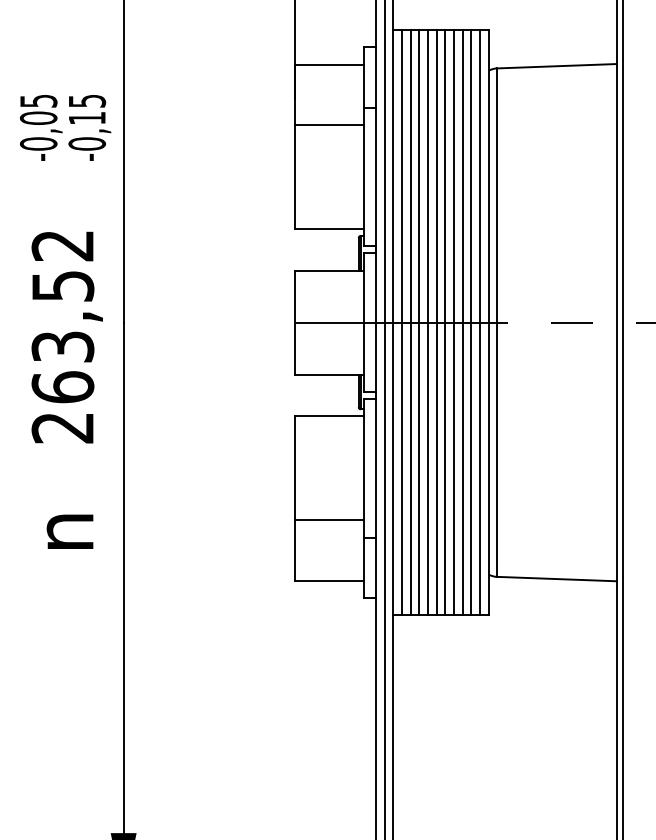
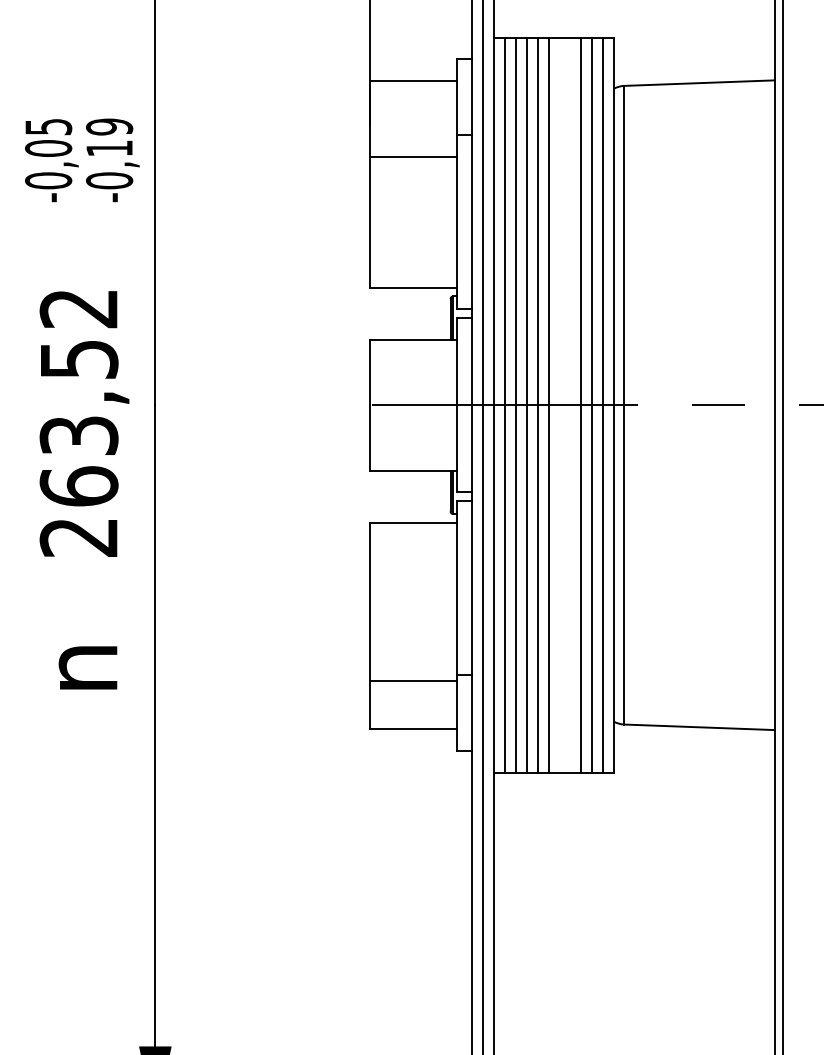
text: (86, 100) -> (108, 126), -0,15 -> -0,19
line: (445, 322) -> (559, 405), removed
line: (454, 322) -> (570, 405), removed
line: (328, 520) -> (412, 681), moved

